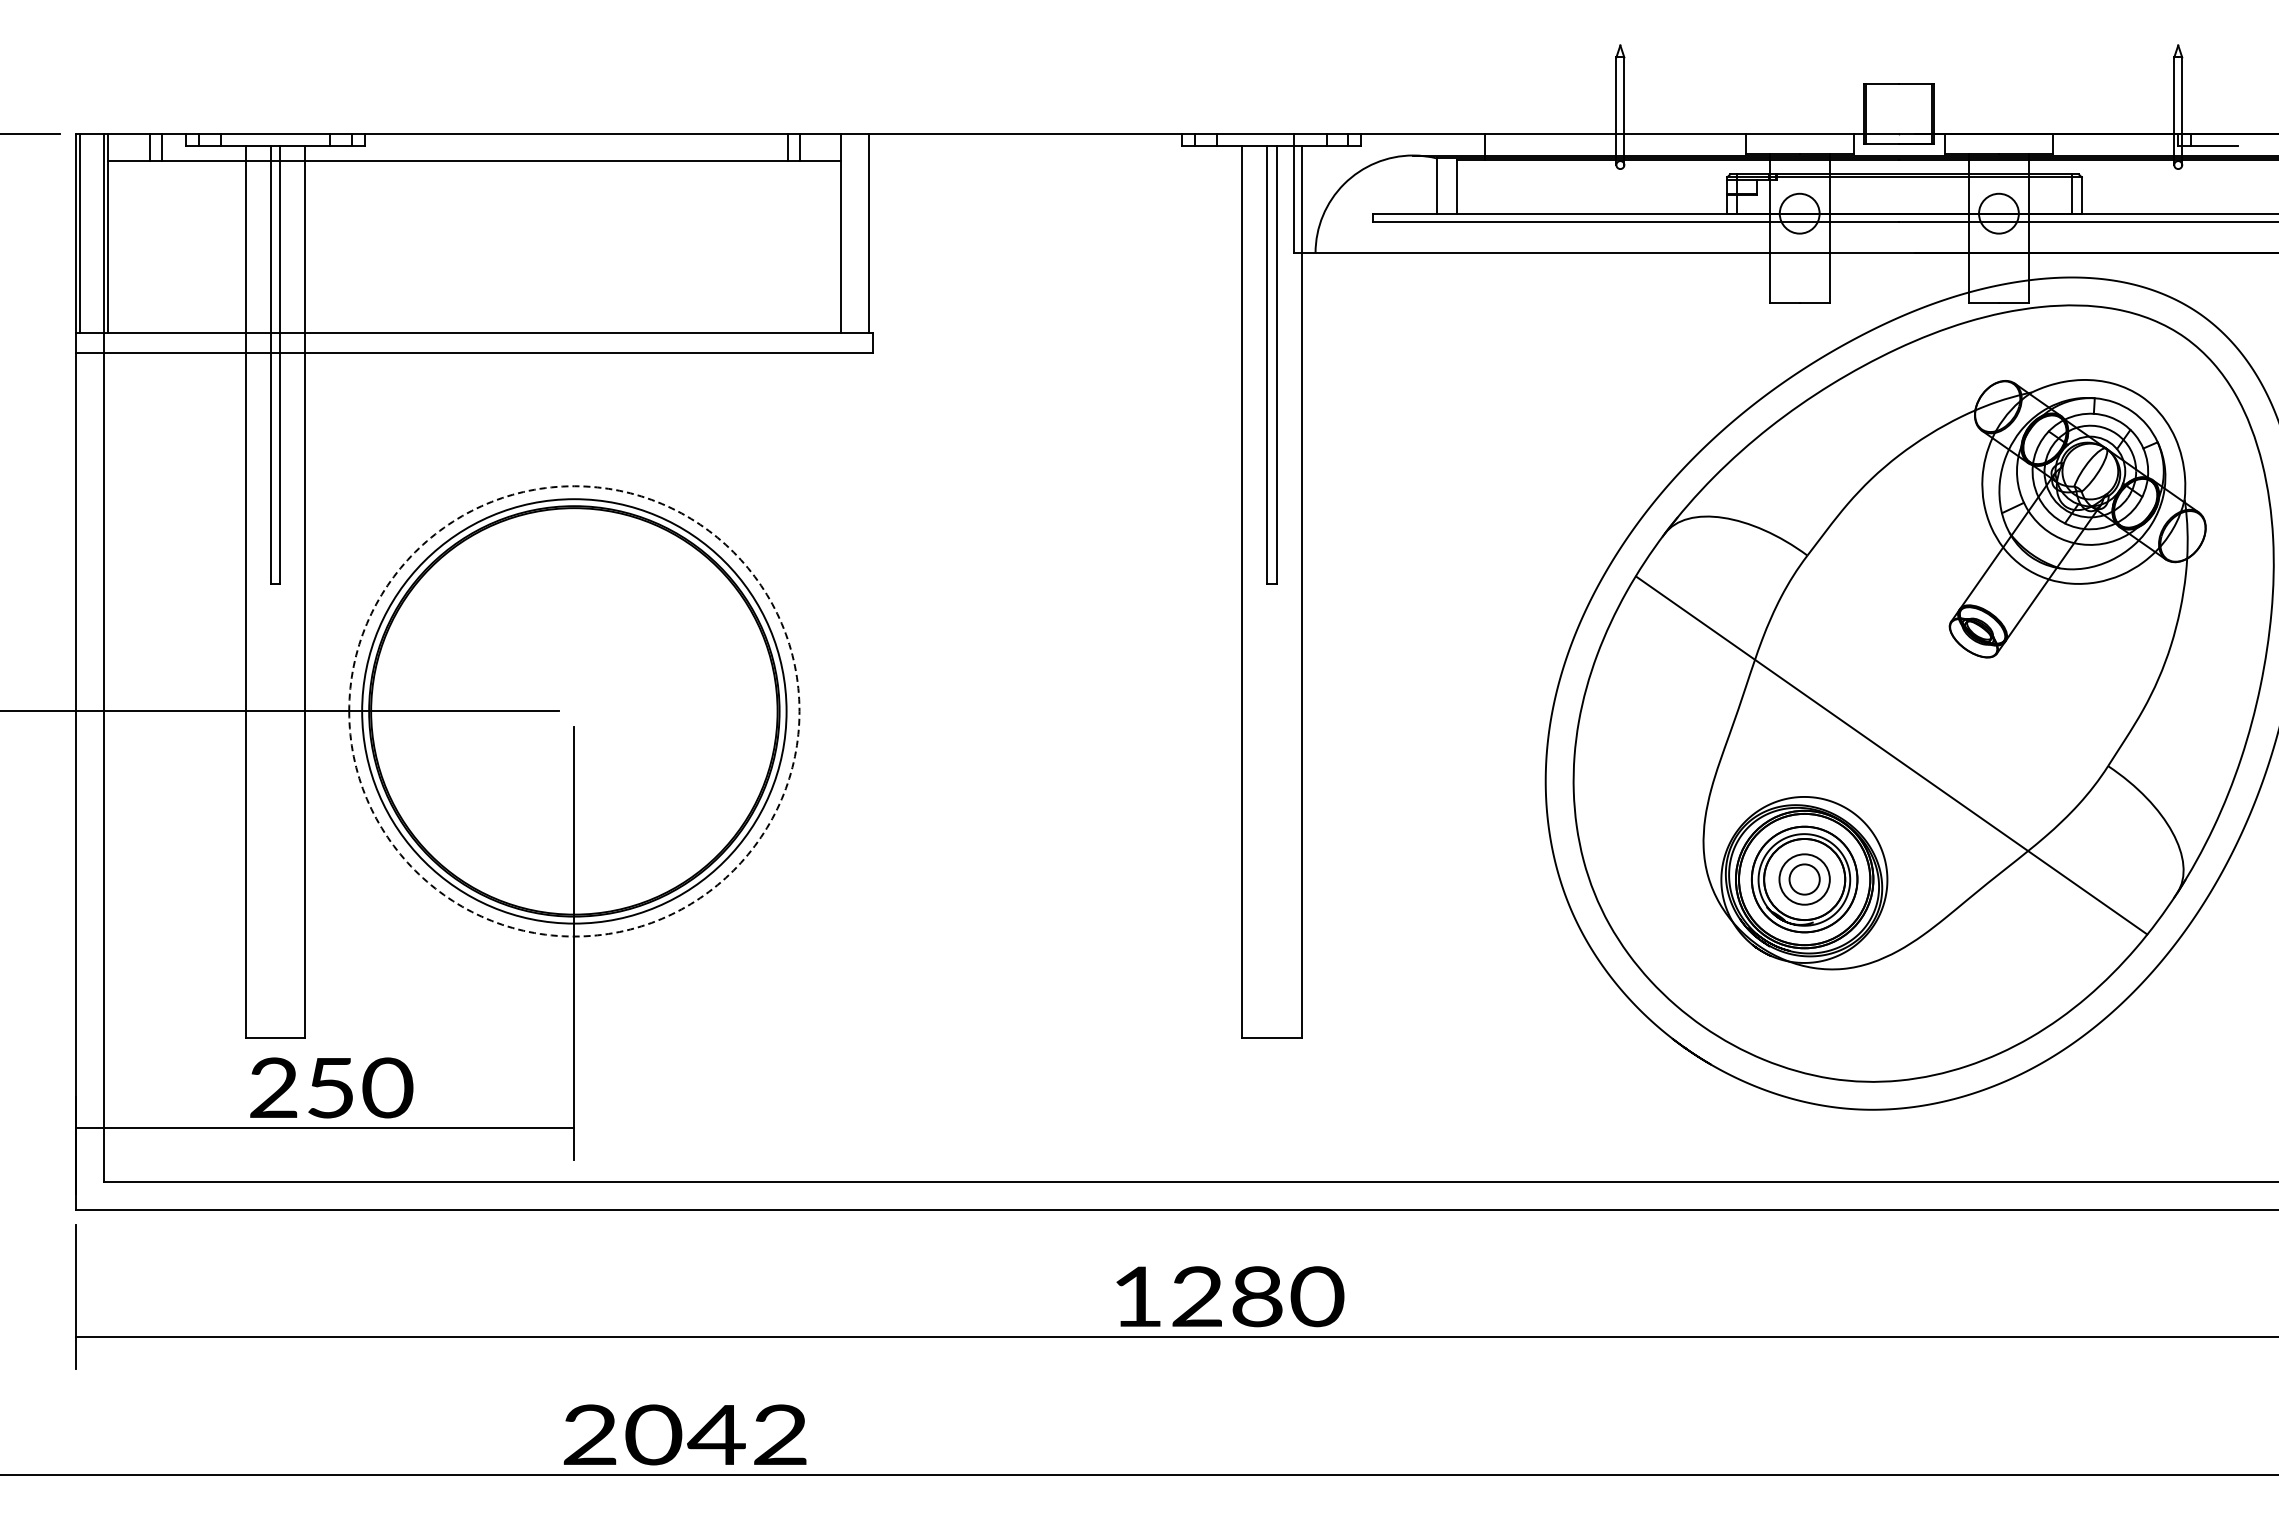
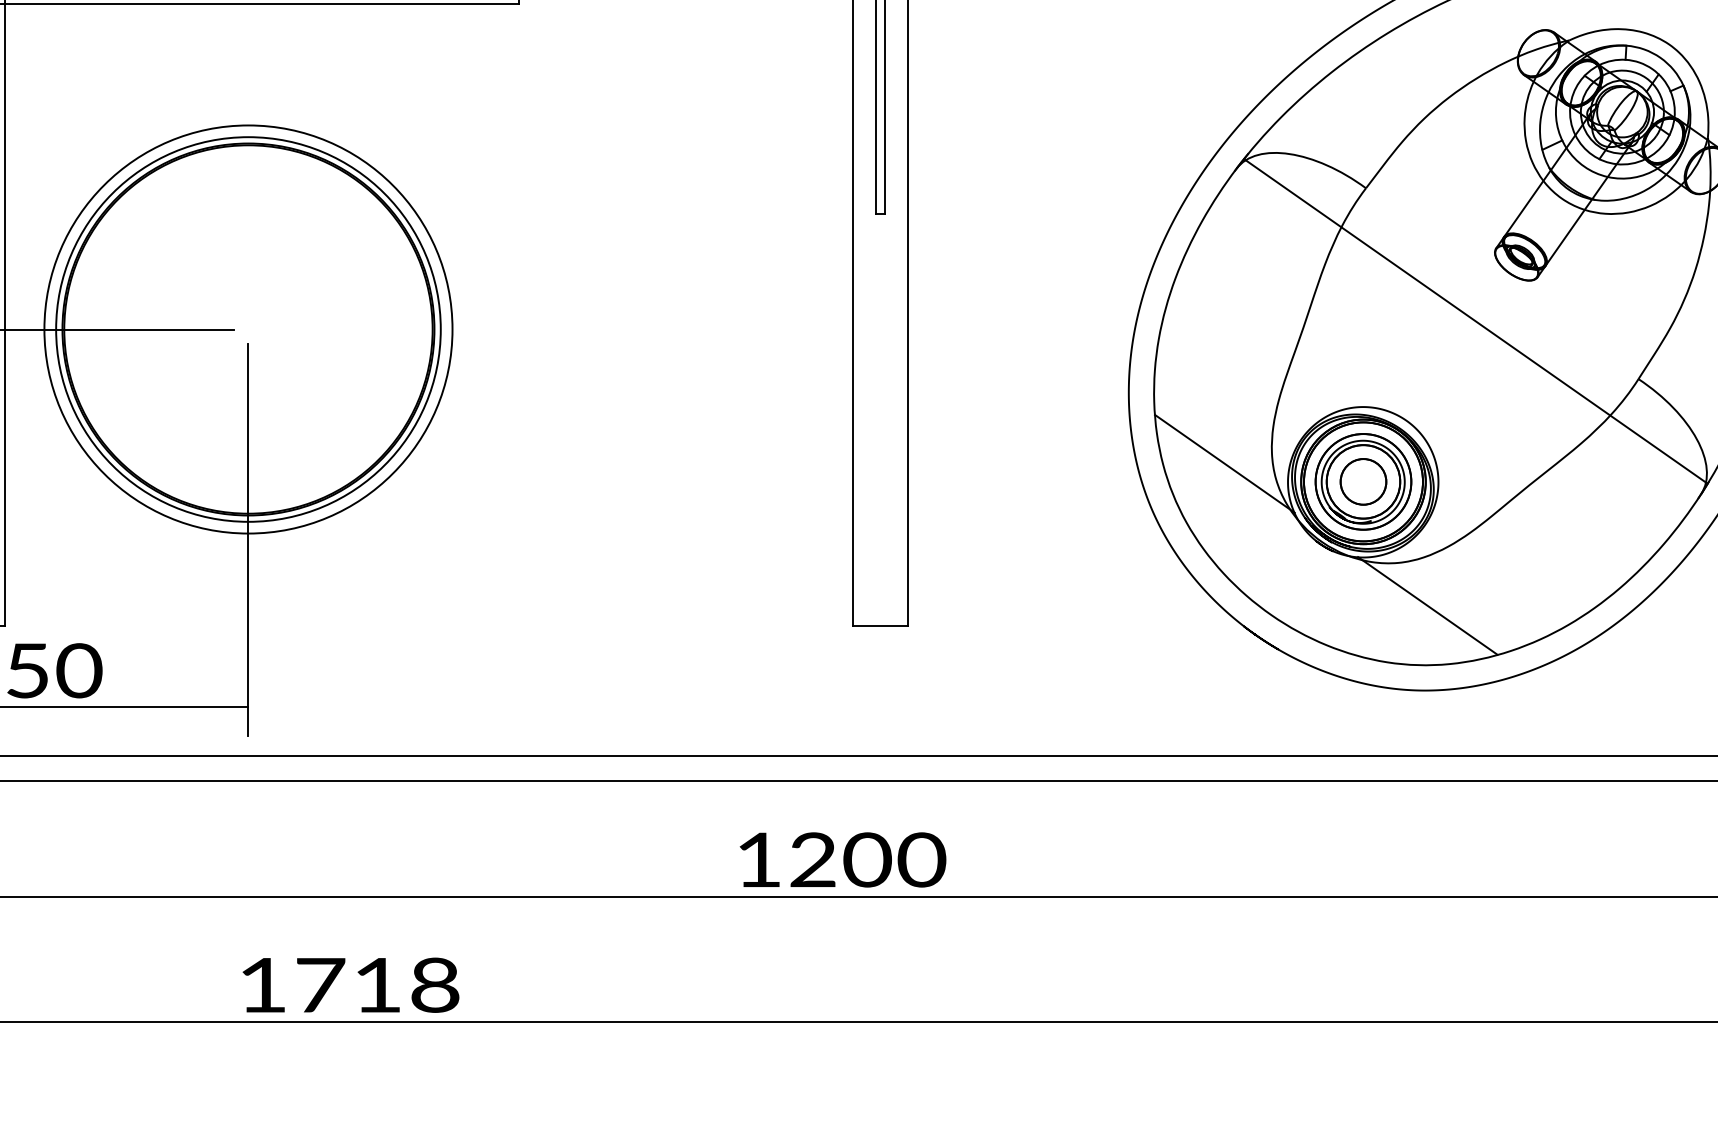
circle: (574, 711) -> (248, 329), dashed -> solid
line: (1891, 755) -> (1475, 321), moved
line: (1651, 859) -> (1224, 463), added
circle: (1804, 879) -> (1363, 481), size x1.67
line: (1875, 1016) -> (1427, 606), added
text: (1257, 1296) -> (867, 859), 1280 -> 1200
text: (685, 1434) -> (349, 984), 2042 -> 1718

